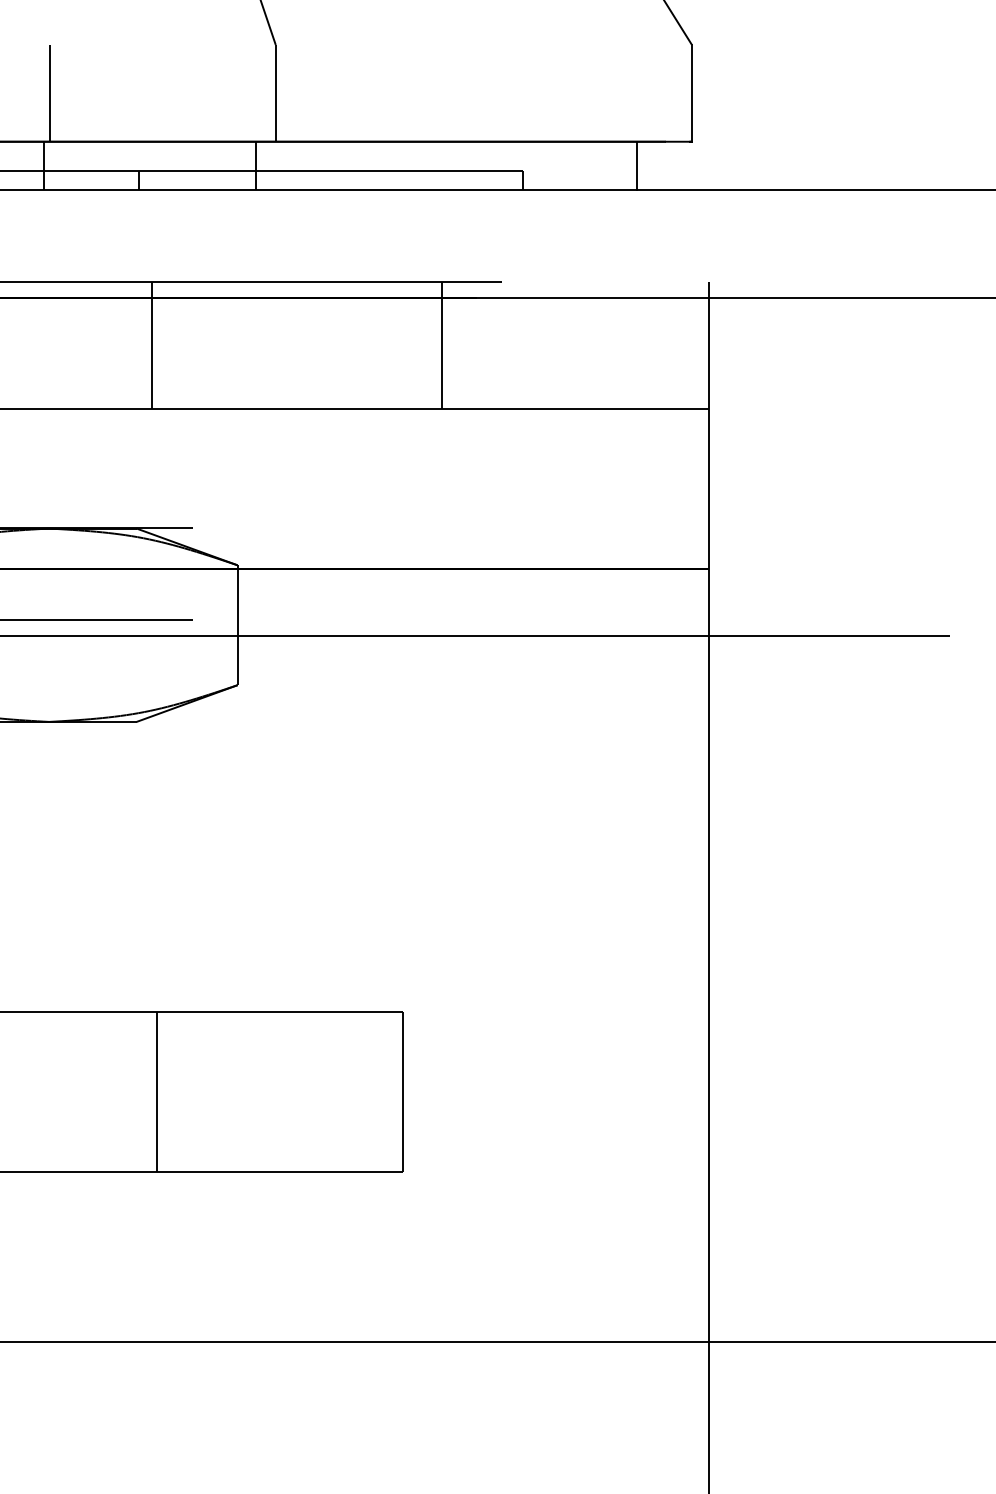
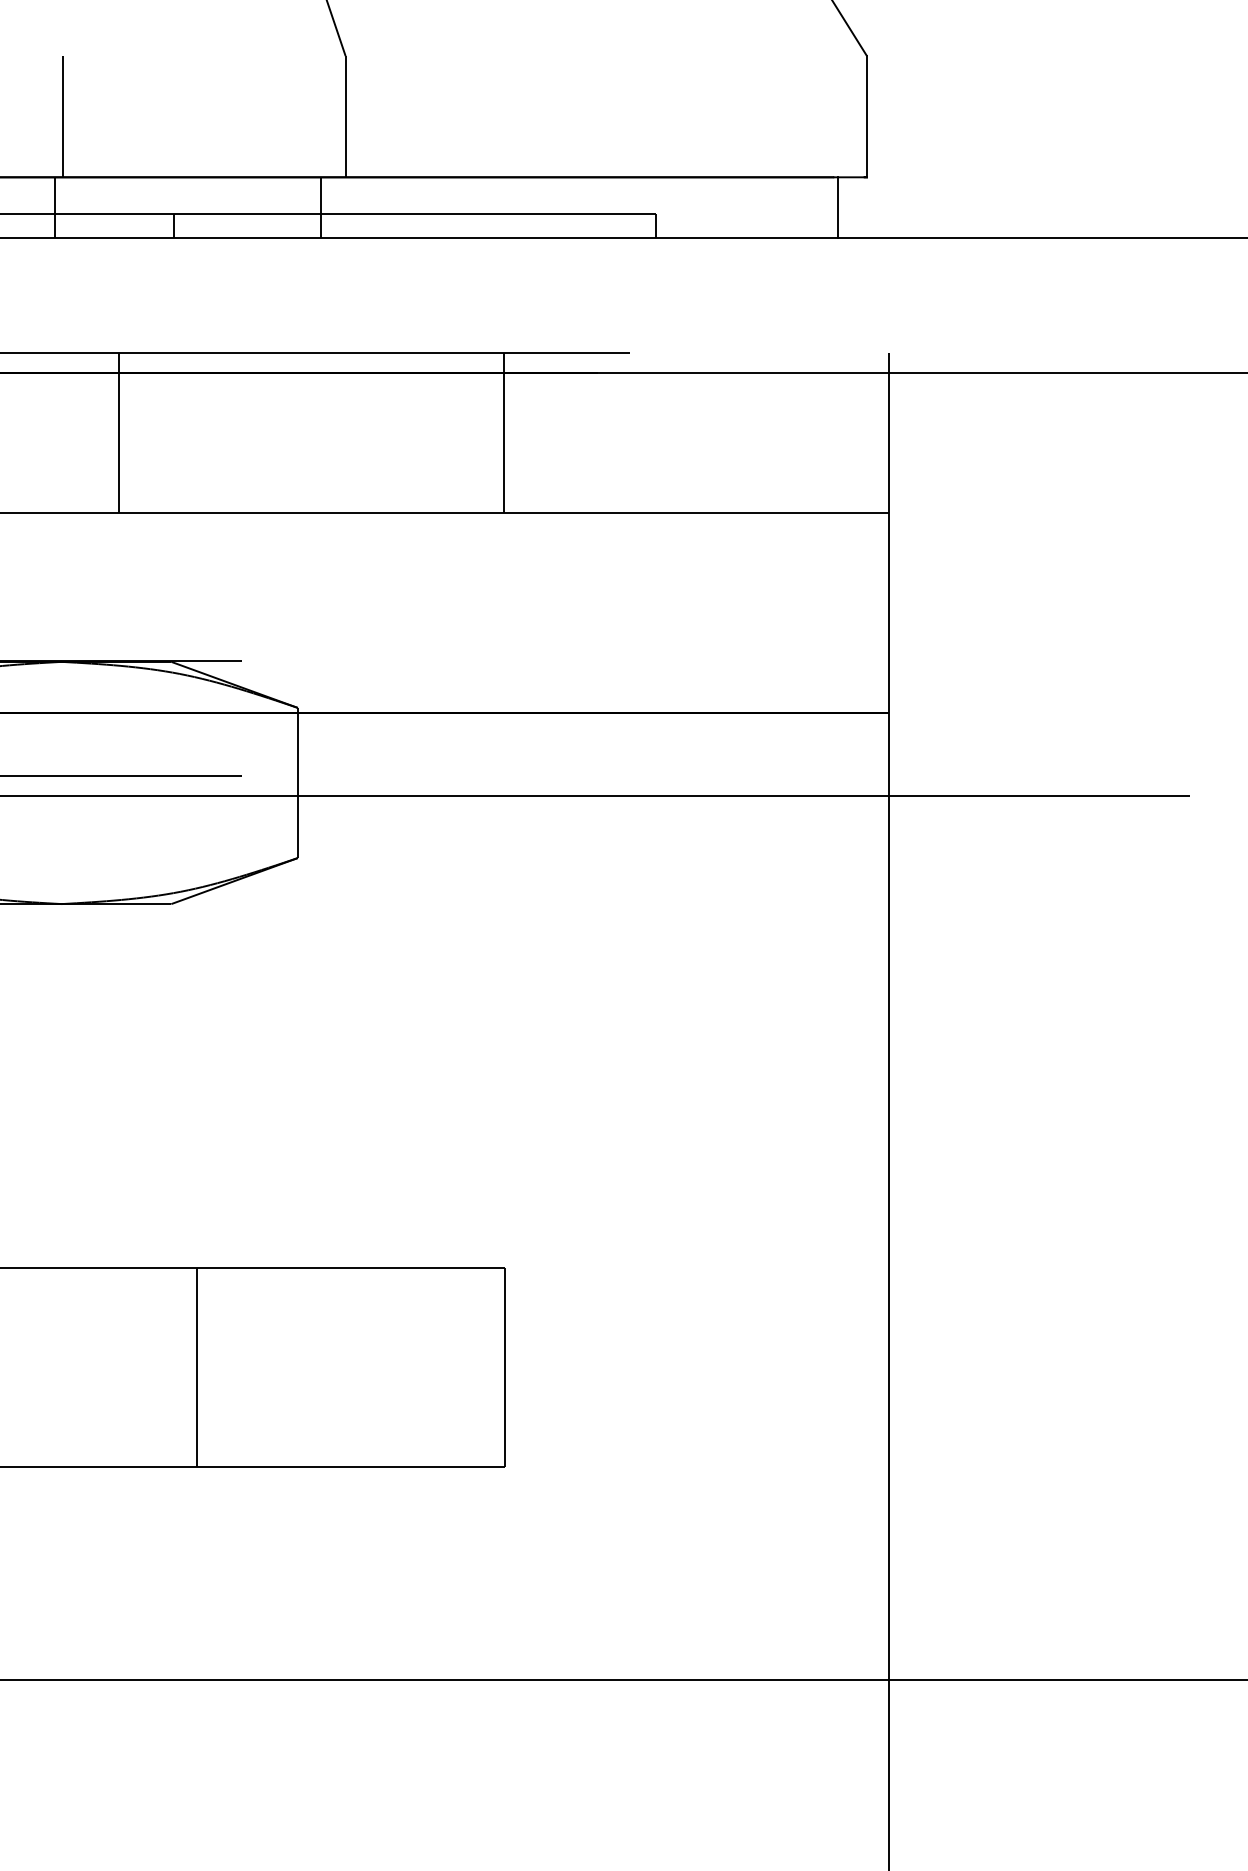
line: (636, 165) -> (837, 207), moved
line: (151, 345) -> (119, 432), moved
line: (441, 345) -> (503, 432), moved

